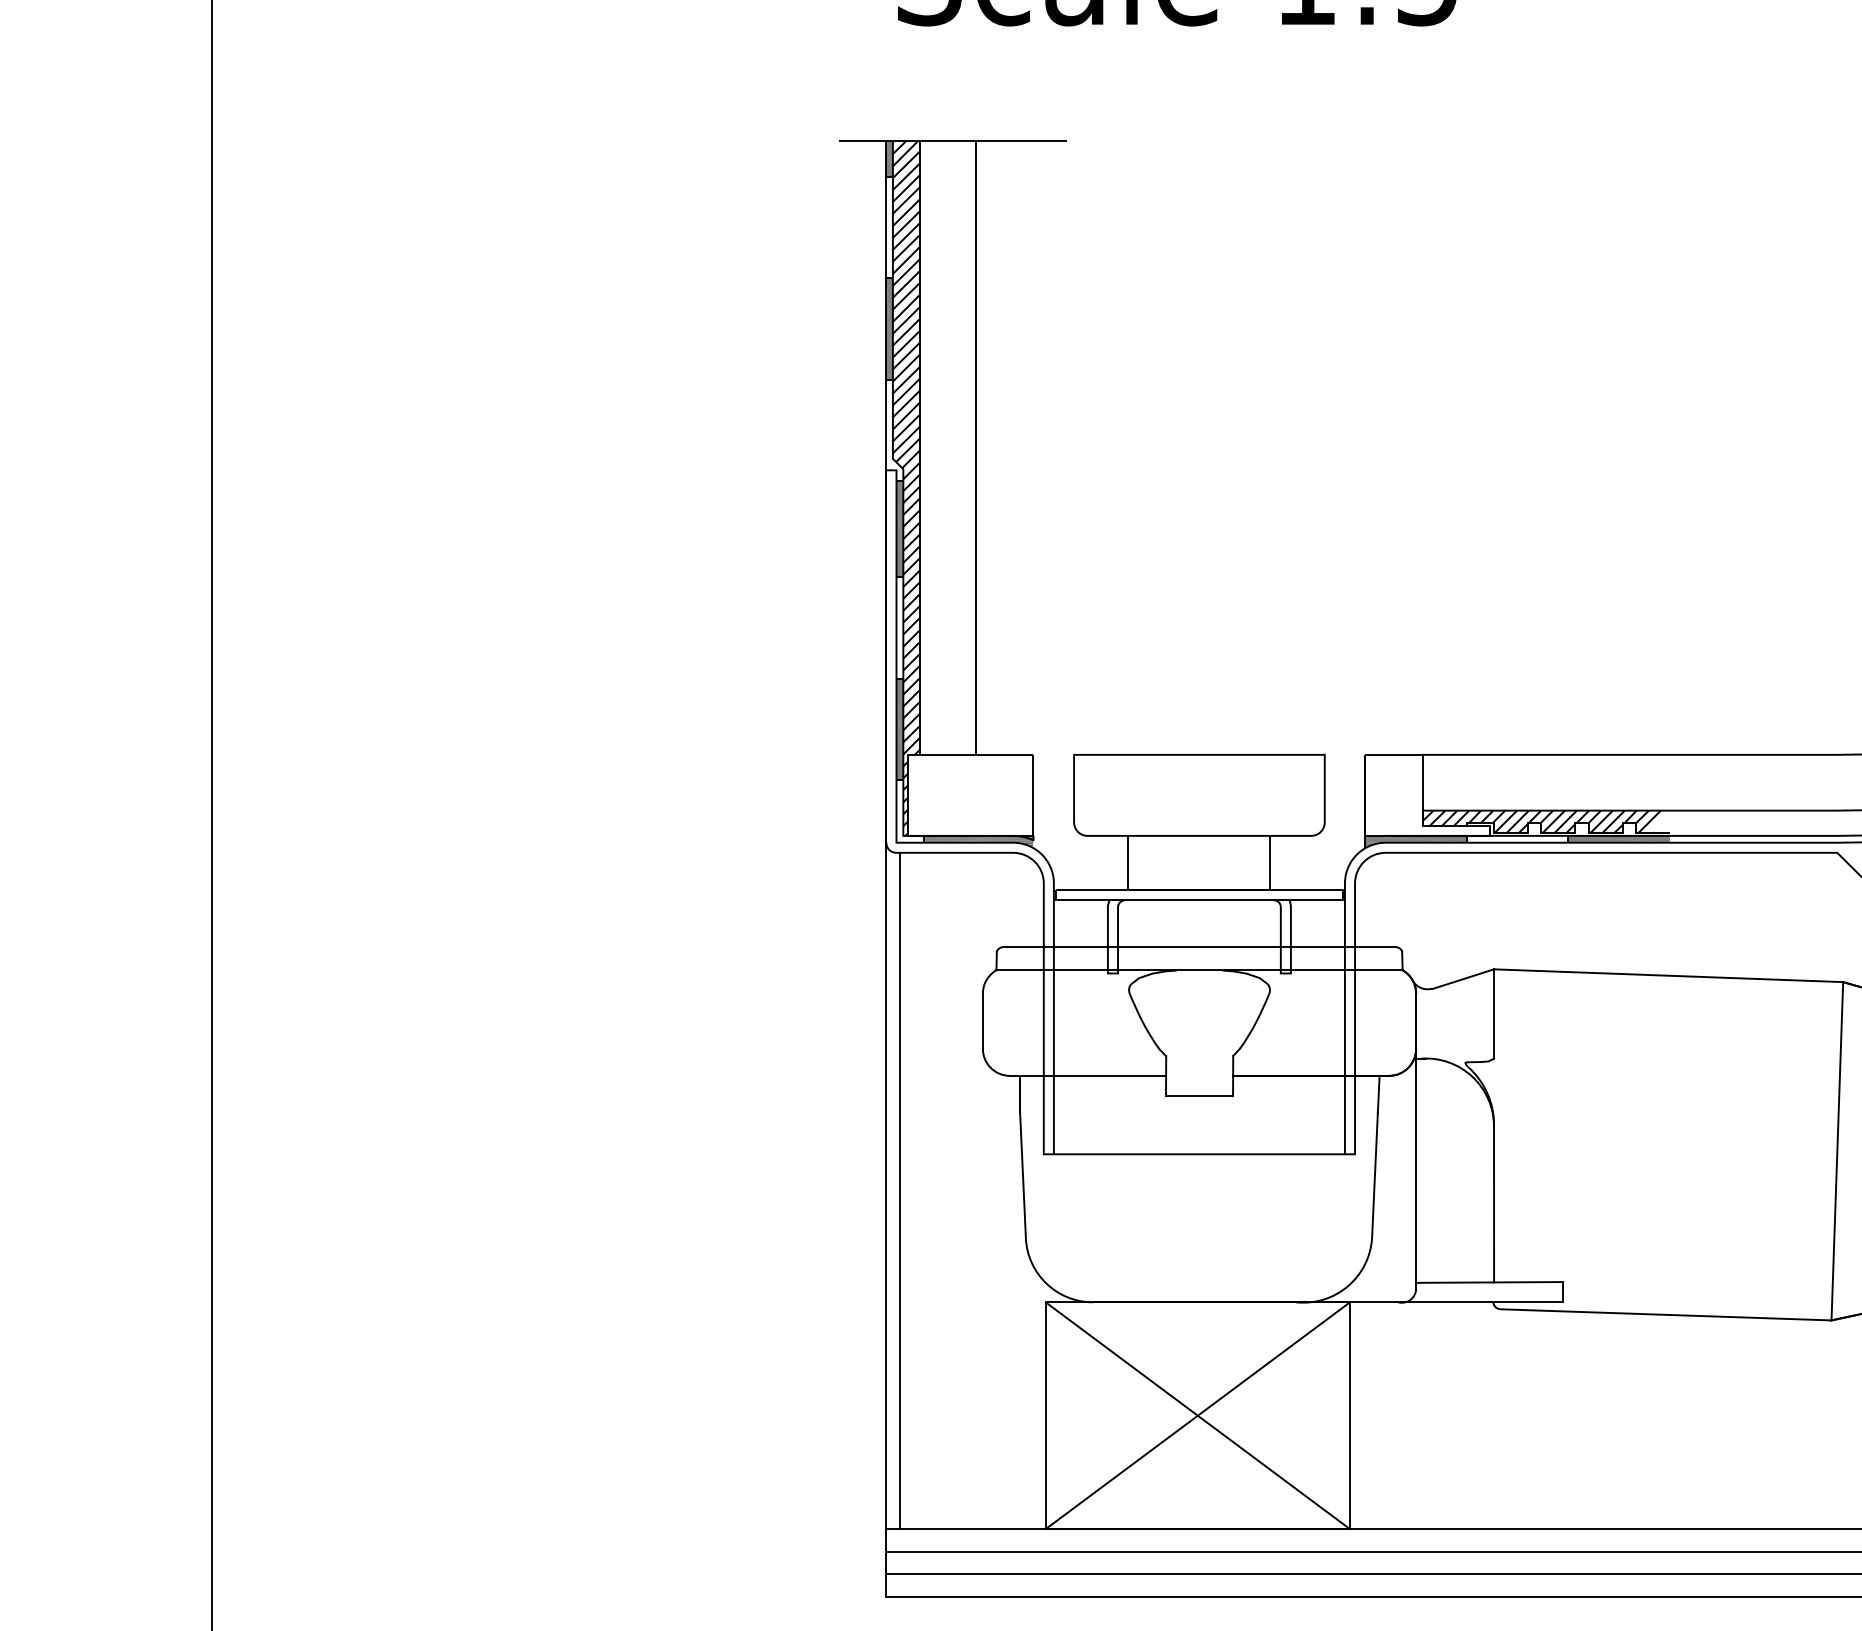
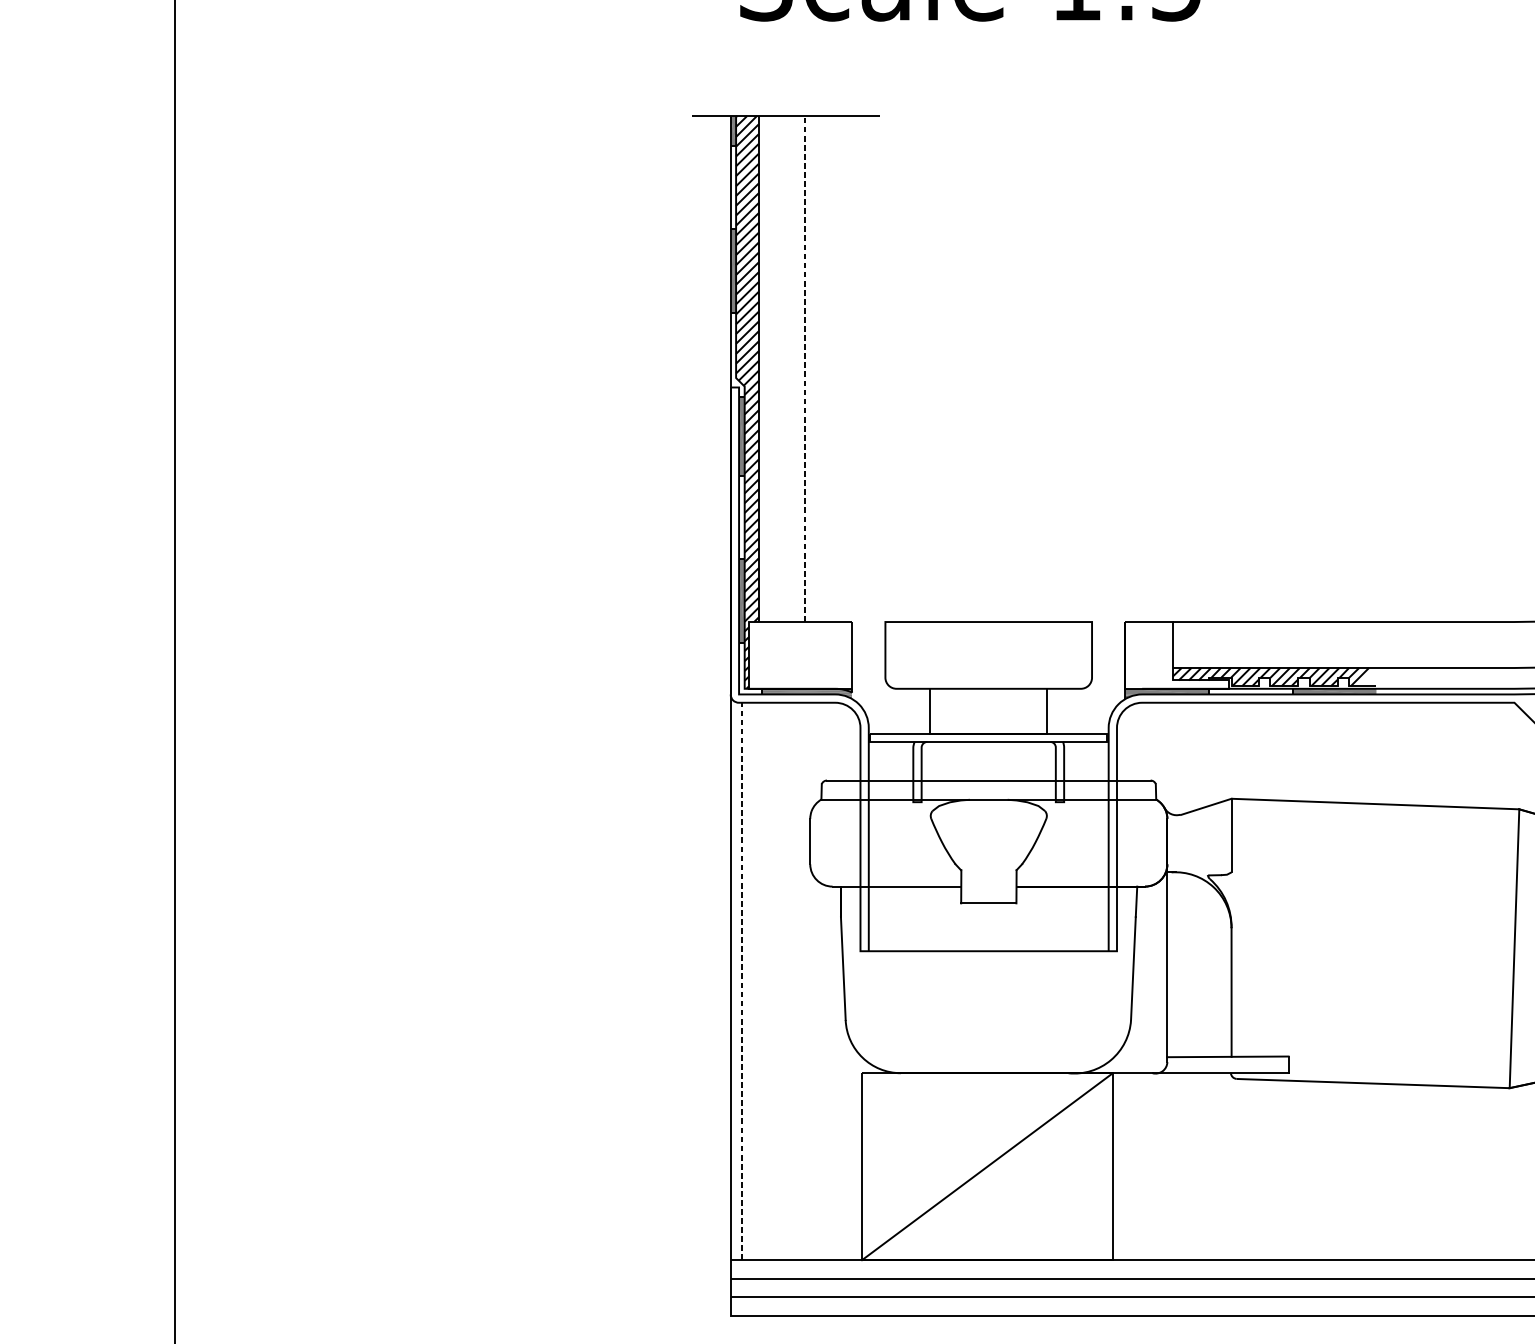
line: (976, 447) -> (805, 368), solid -> dashed
line: (899, 1190) -> (741, 981), solid -> dashed
line: (1197, 1415) -> (987, 1166), removed

